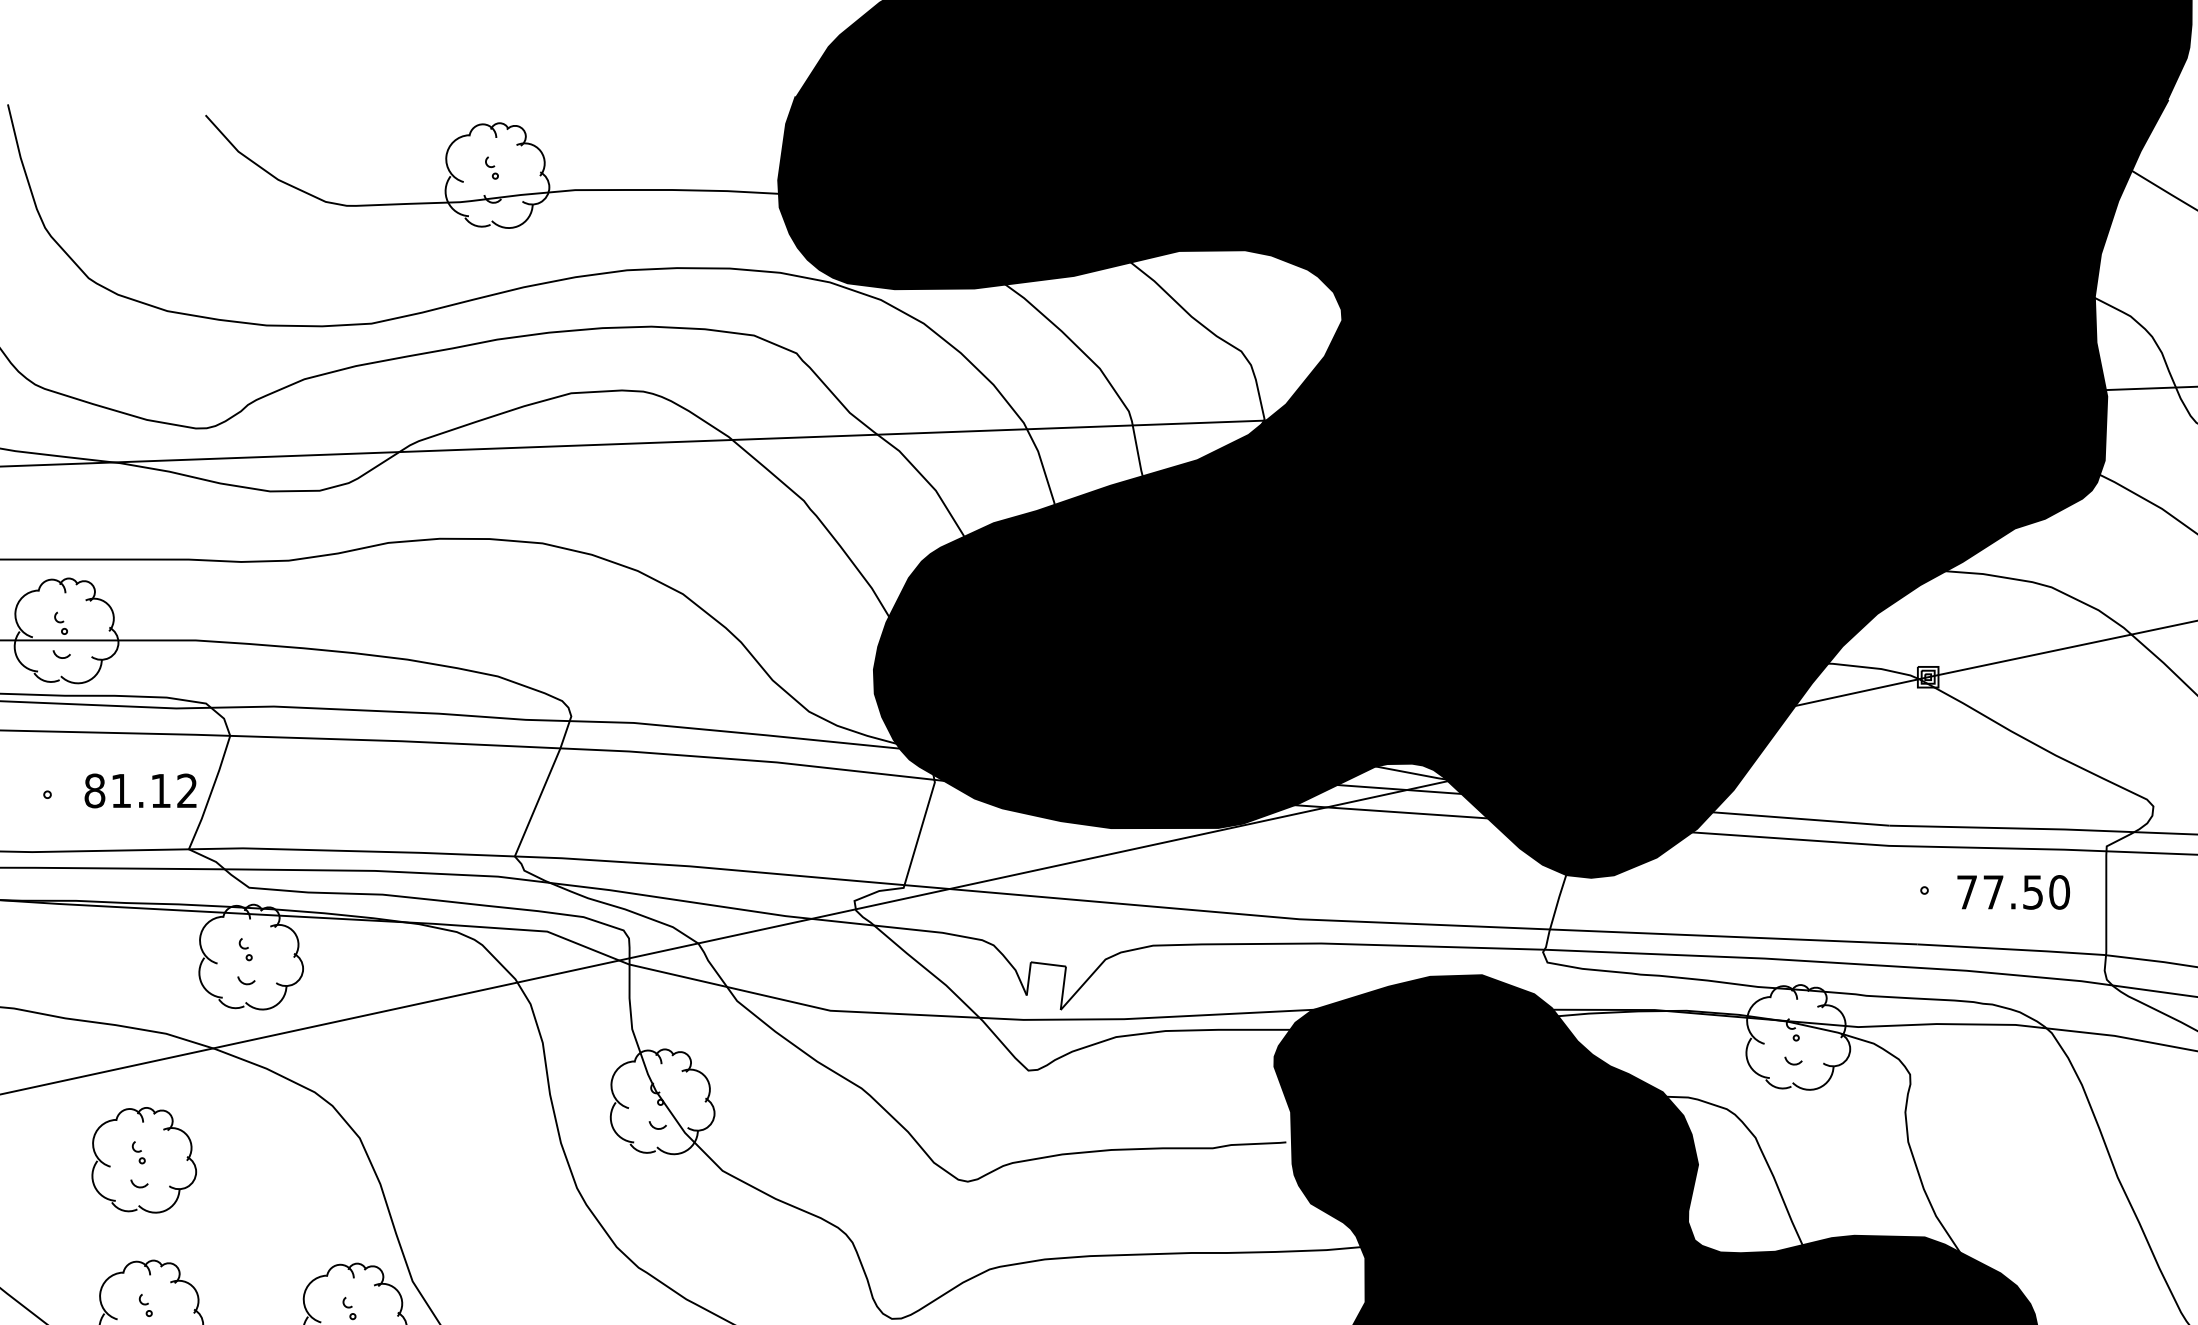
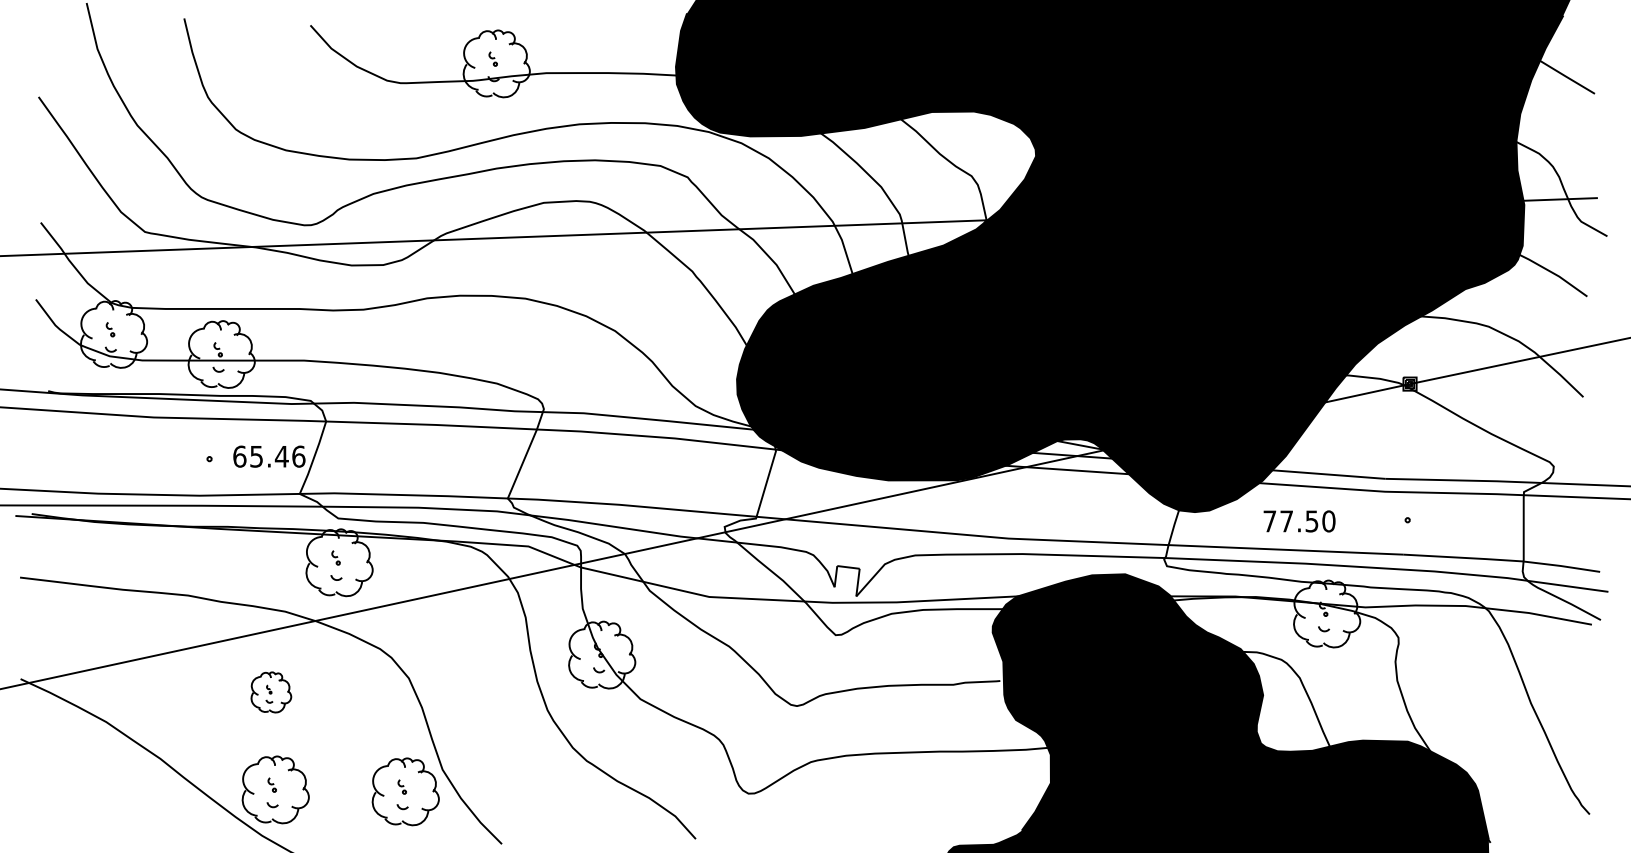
text: (141, 790) -> (269, 456), 81.12 -> 65.46
text: (2013, 892) -> (1299, 521), moved
part: (144, 1160) -> (271, 692), size x0.6

